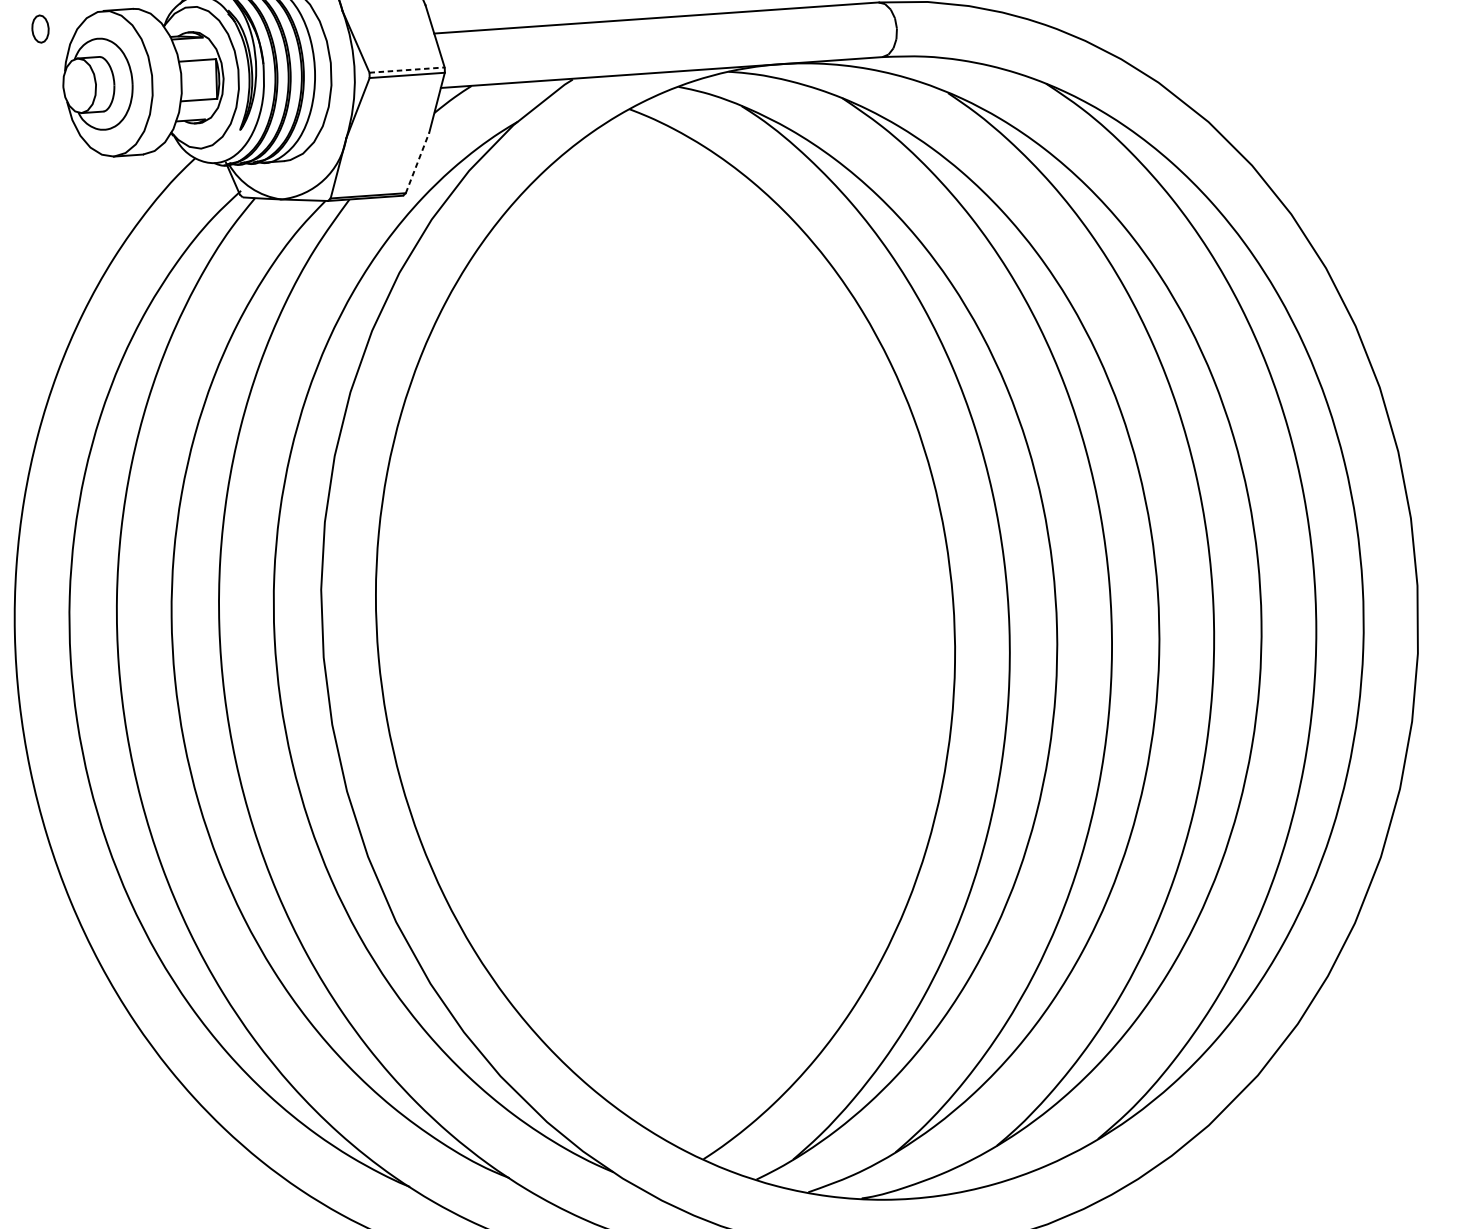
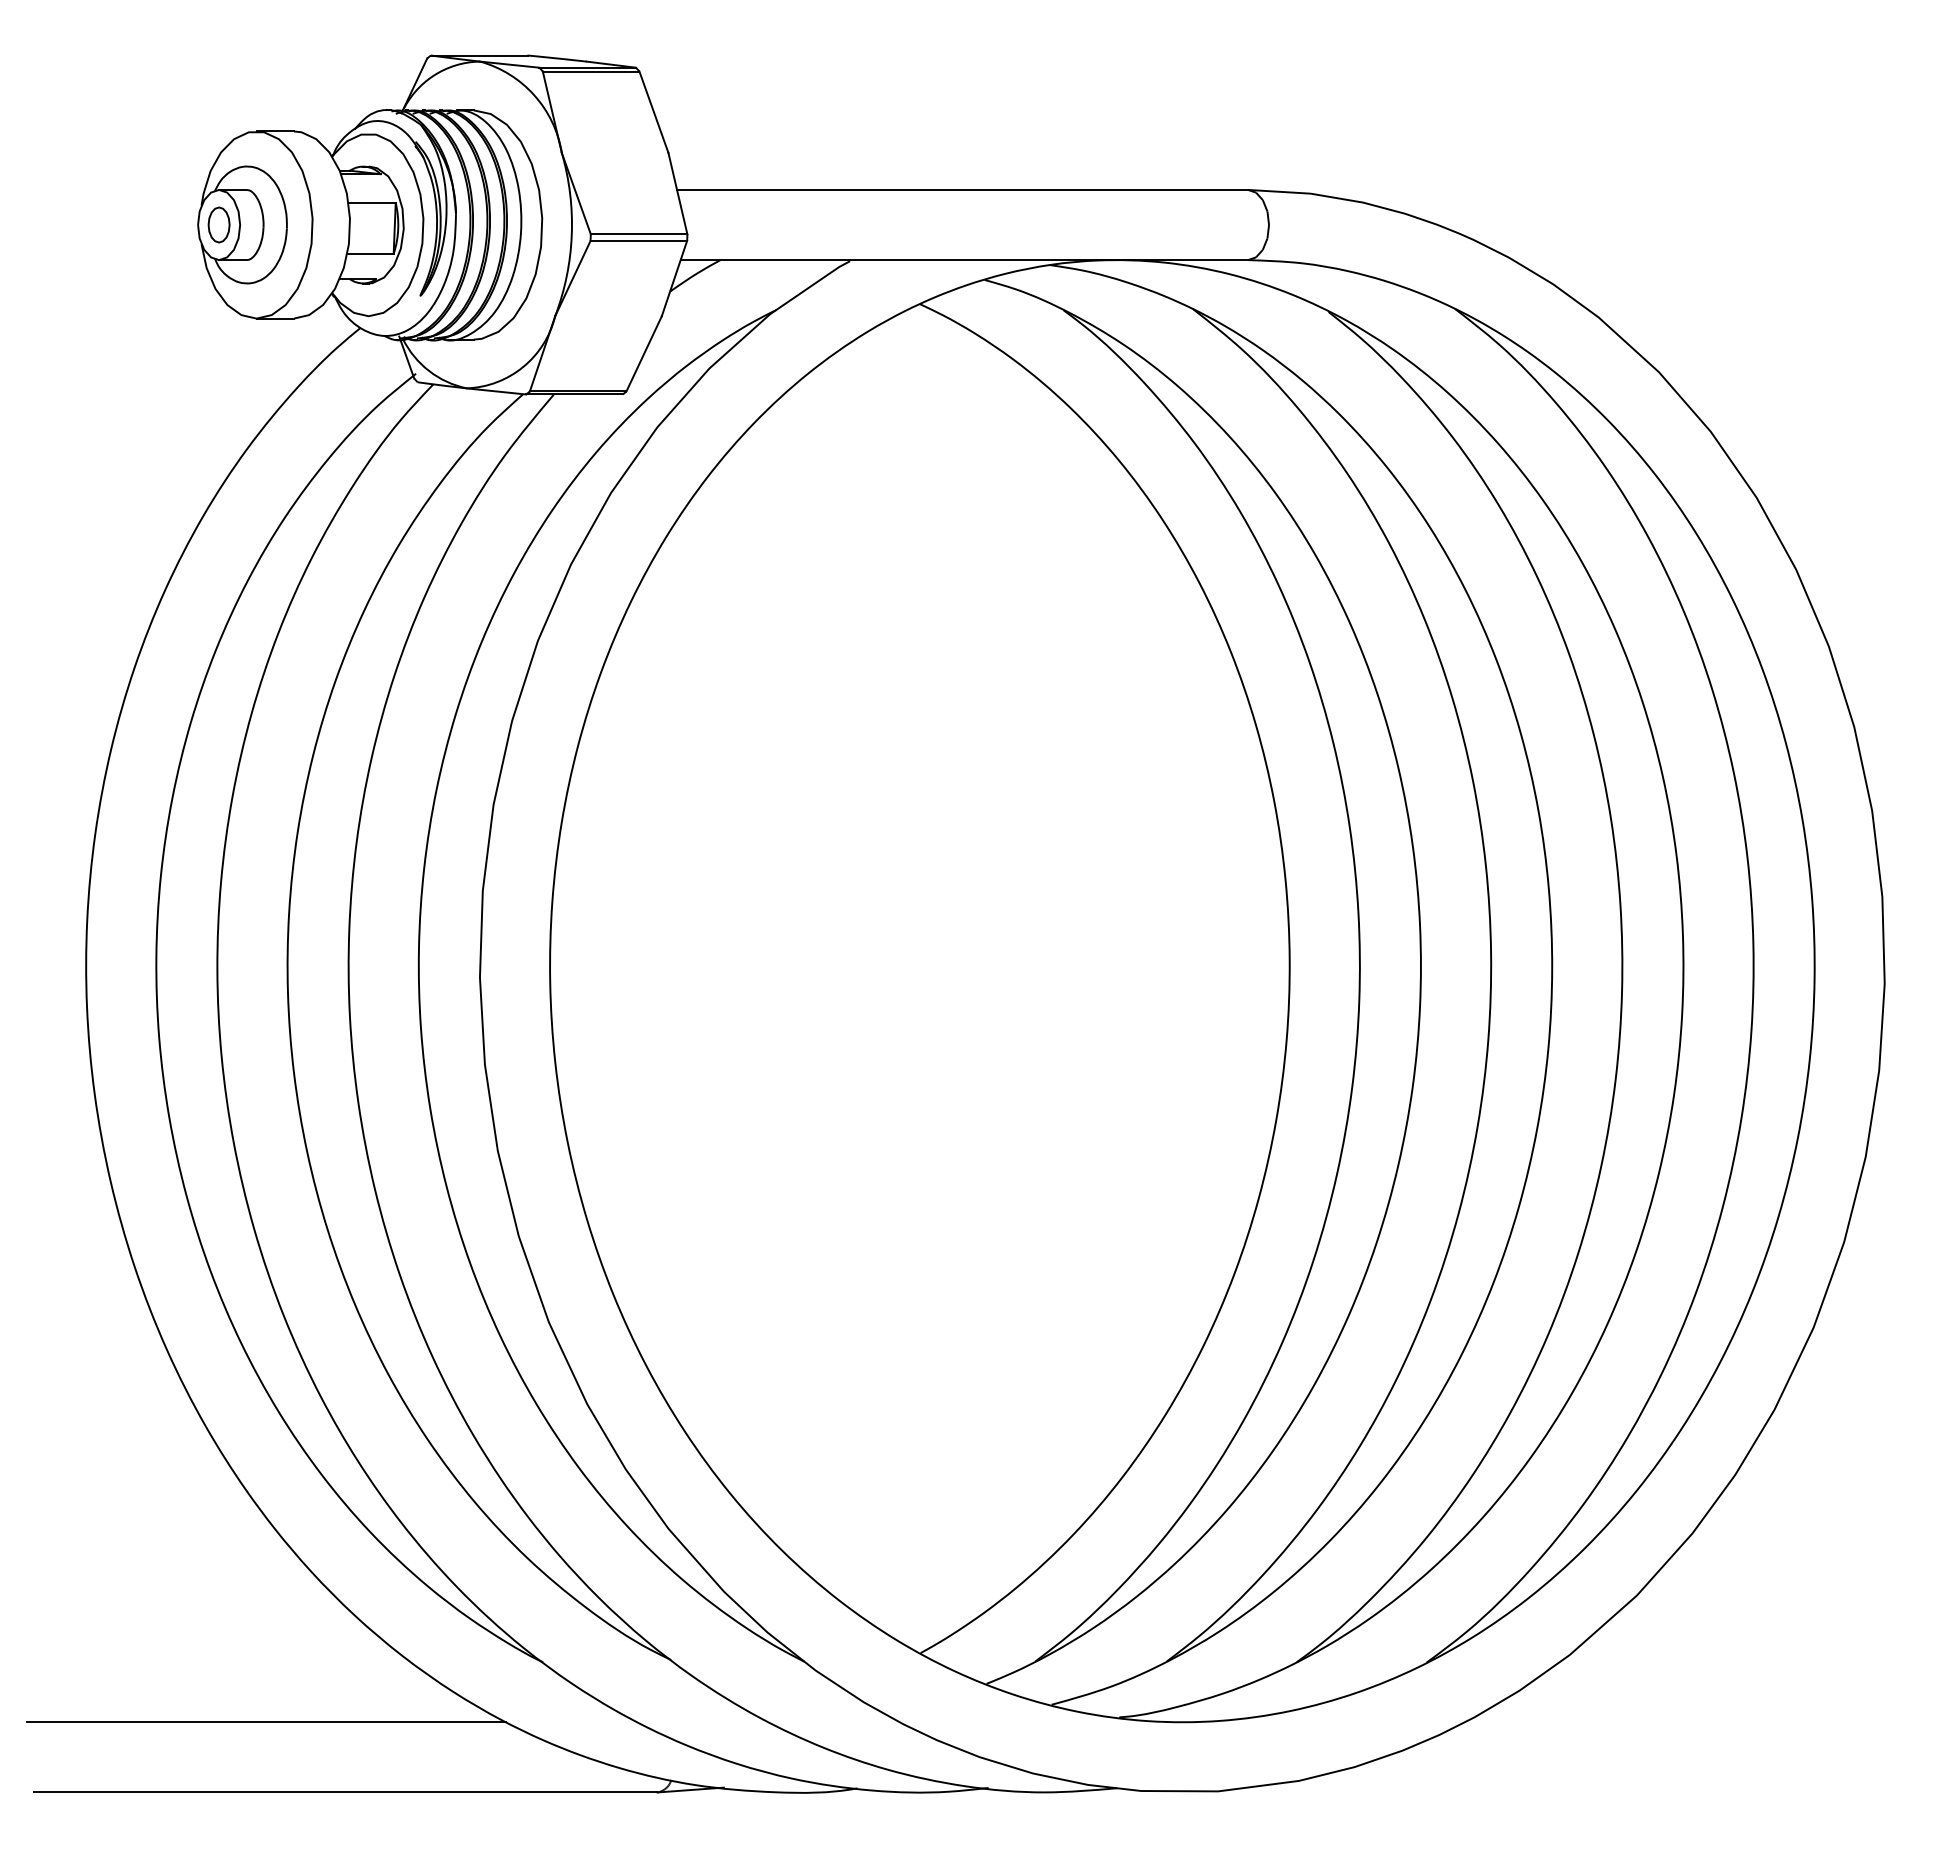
part: (40, 28) -> (218, 224), moved
line: (407, 70) -> (639, 234), dashed -> solid
line: (417, 162) -> (644, 353), dashed -> solid

